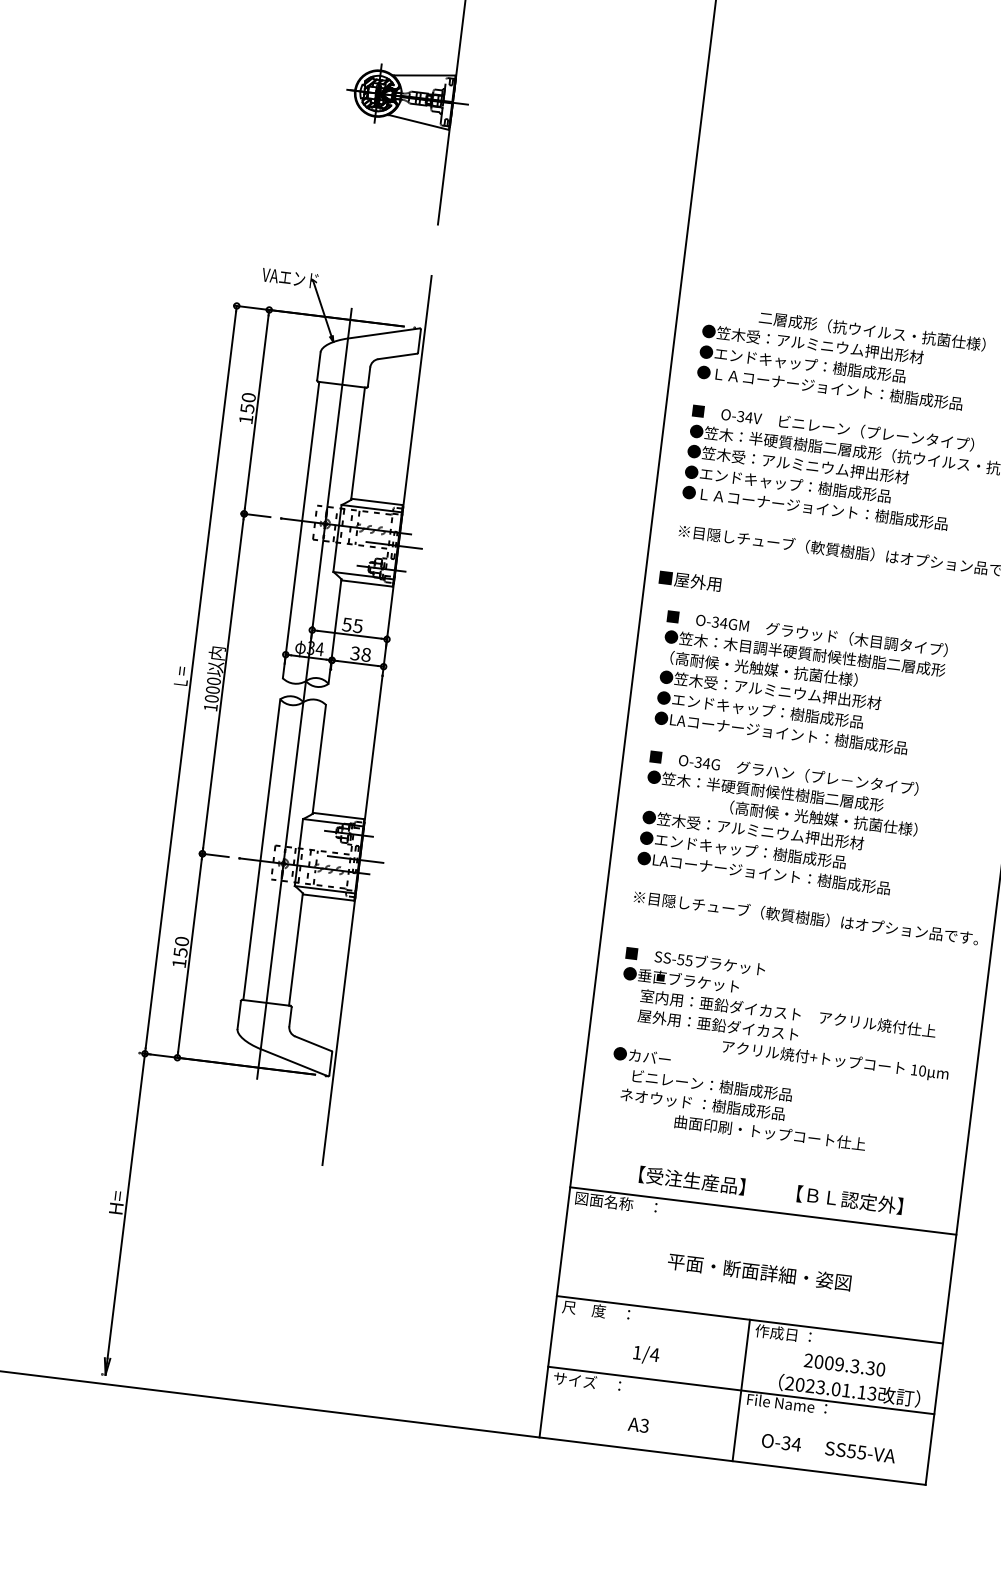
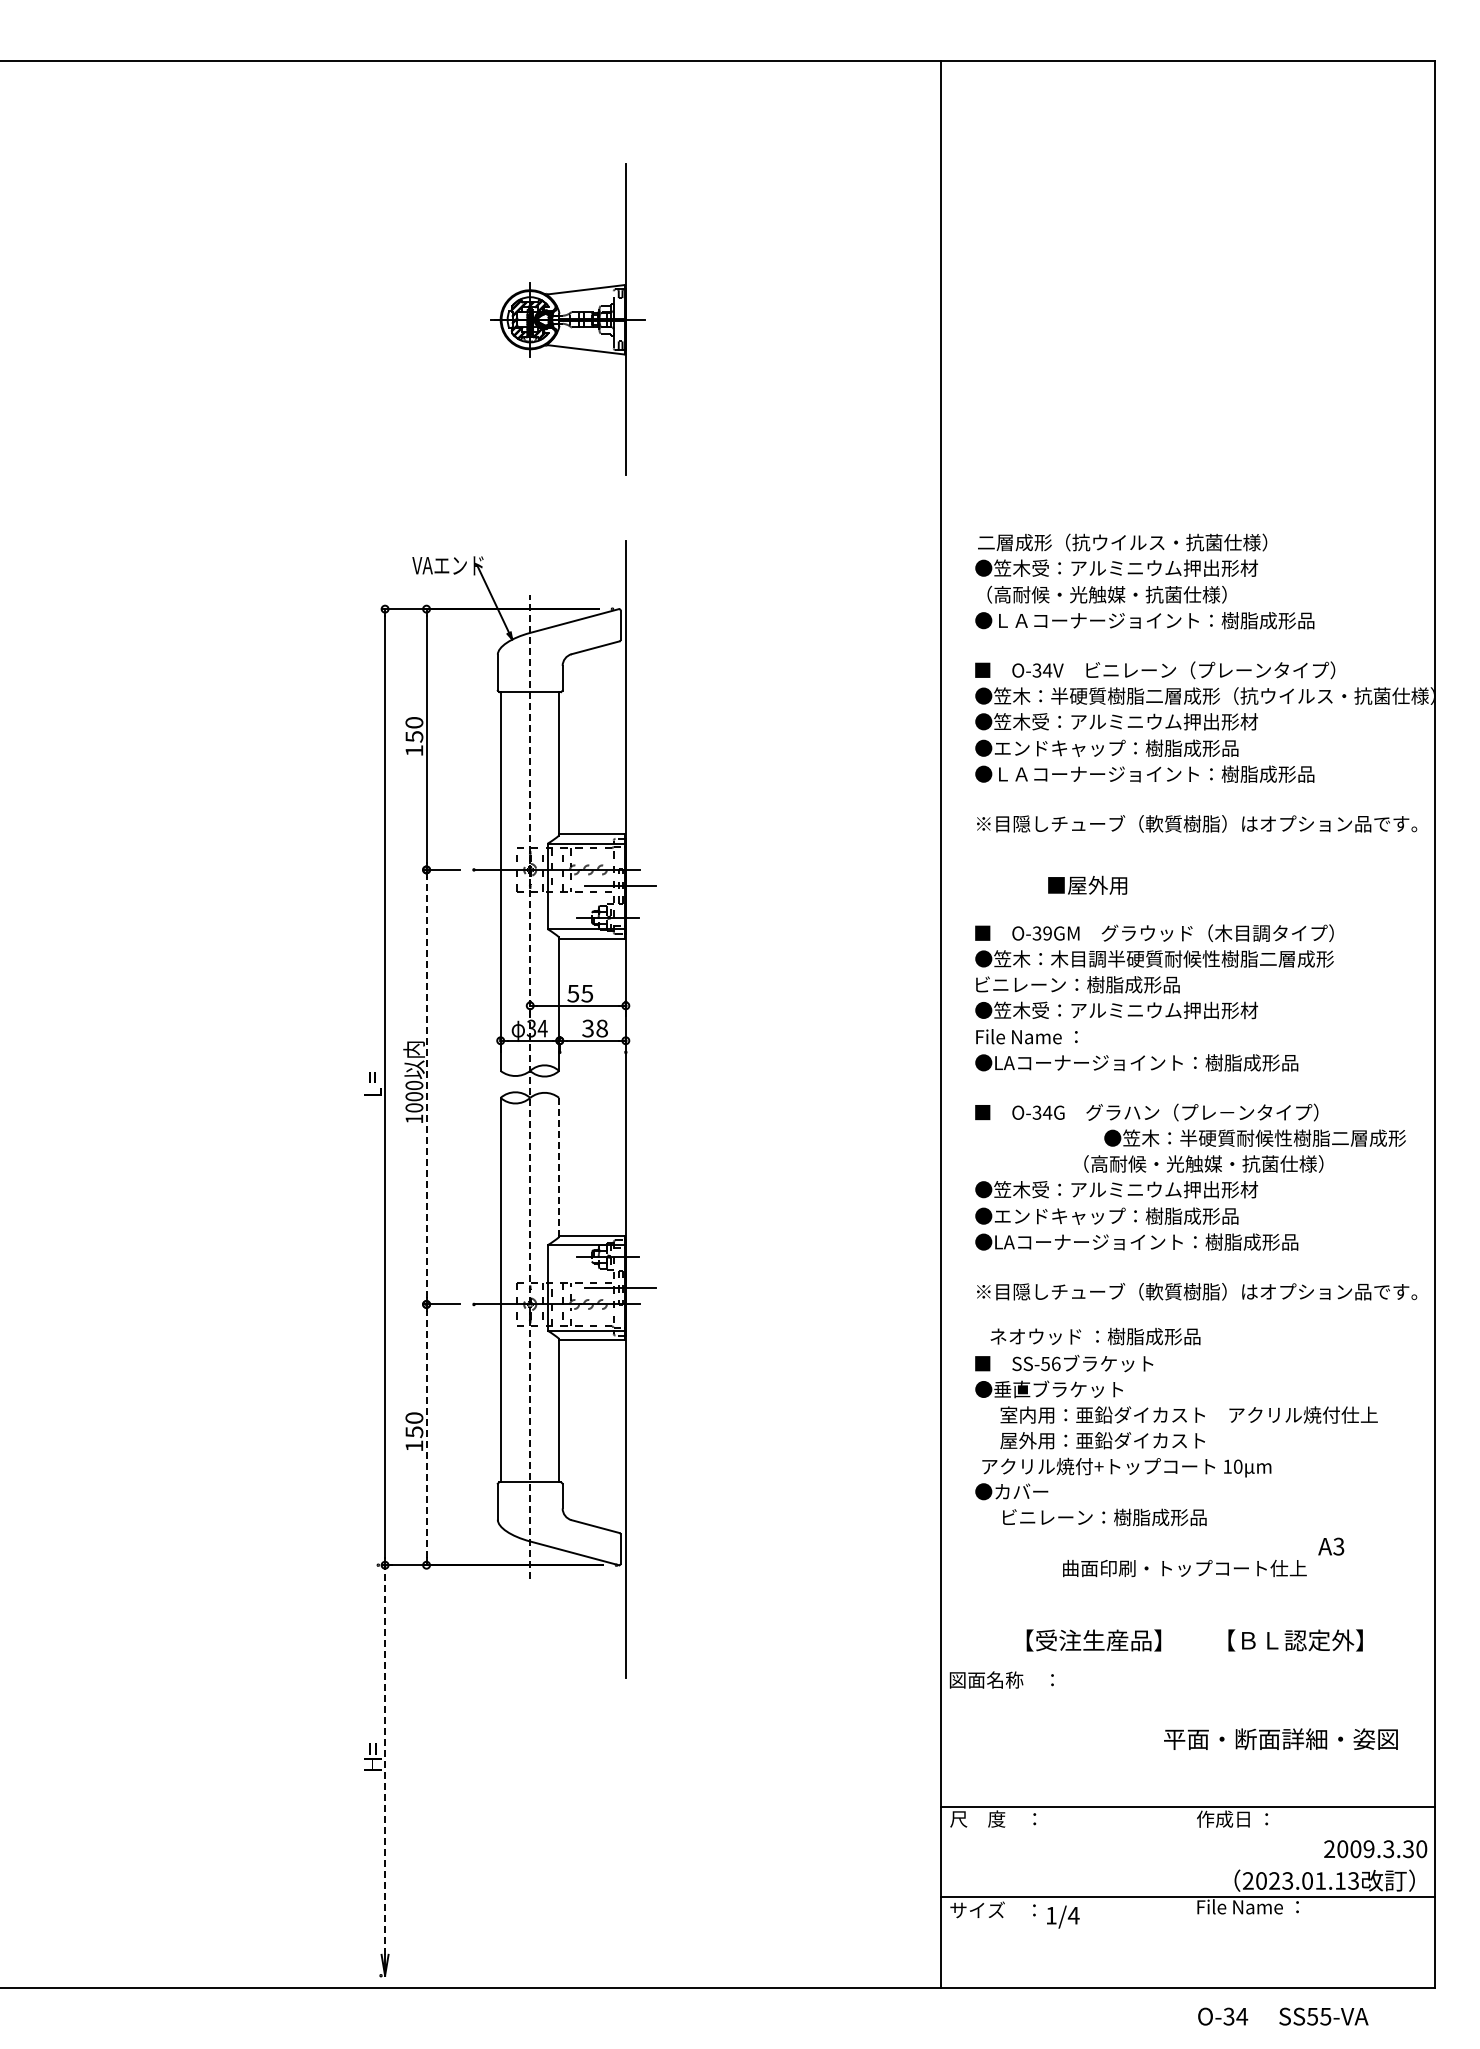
text: (872, 331) -> (1122, 542), moved
text: (802, 363) -> (1106, 594), ●エンドキャップ：樹脂成形品 -> （高耐候・光触媒・抗菌仕様）
text: (690, 580) -> (1087, 884), moved
text: (723, 623) -> (1047, 933), O-34GM -> O-39GM
text: (760, 668) -> (1100, 984), （高耐候・光触媒・抗菌仕様） -> ビニレーン：樹脂成形品
line: (223, 683) -> (426, 1086), solid -> dashed
line: (304, 693) -> (530, 1086), solid -> dashed
text: (760, 709) -> (1106, 1036), ●エンドキャップ：樹脂成形品 -> File Name ：
line: (319, 759) -> (559, 1167), solid -> dashed
text: (765, 790) -> (1254, 1137), moved
line: (189, 955) -> (426, 1434), solid -> dashed
text: (688, 960) -> (1055, 1363), SS-55 -> SS-56
text: (835, 1060) -> (1126, 1467), moved
text: (702, 1104) -> (1095, 1336), moved
line: (126, 1206) -> (385, 1760), solid -> dashed
line: (763, 1210) -> (1188, 1667), removed
text: (759, 1271) -> (1280, 1738), moved
text: (646, 1354) -> (1063, 1916), moved
text: (844, 1365) -> (1375, 1849), moved
line: (741, 1390) -> (1188, 1896), removed
text: (638, 1425) -> (1331, 1546), moved
text: (828, 1448) -> (1283, 2016), moved

